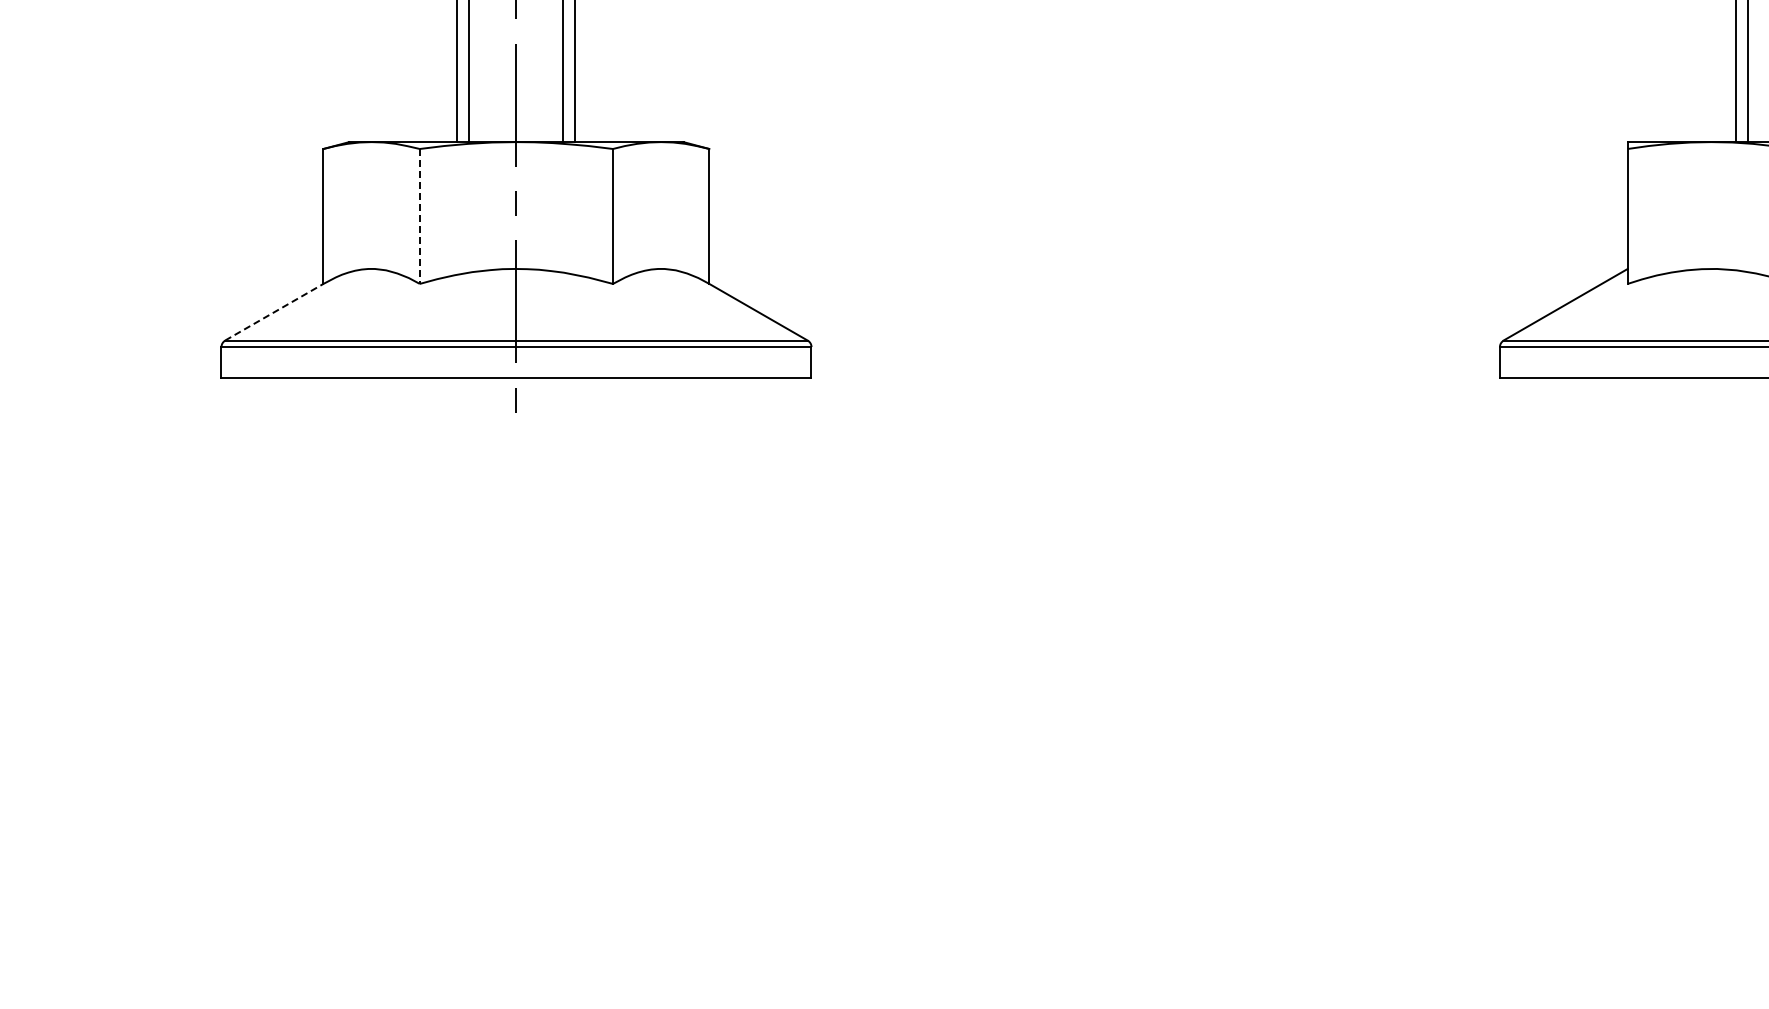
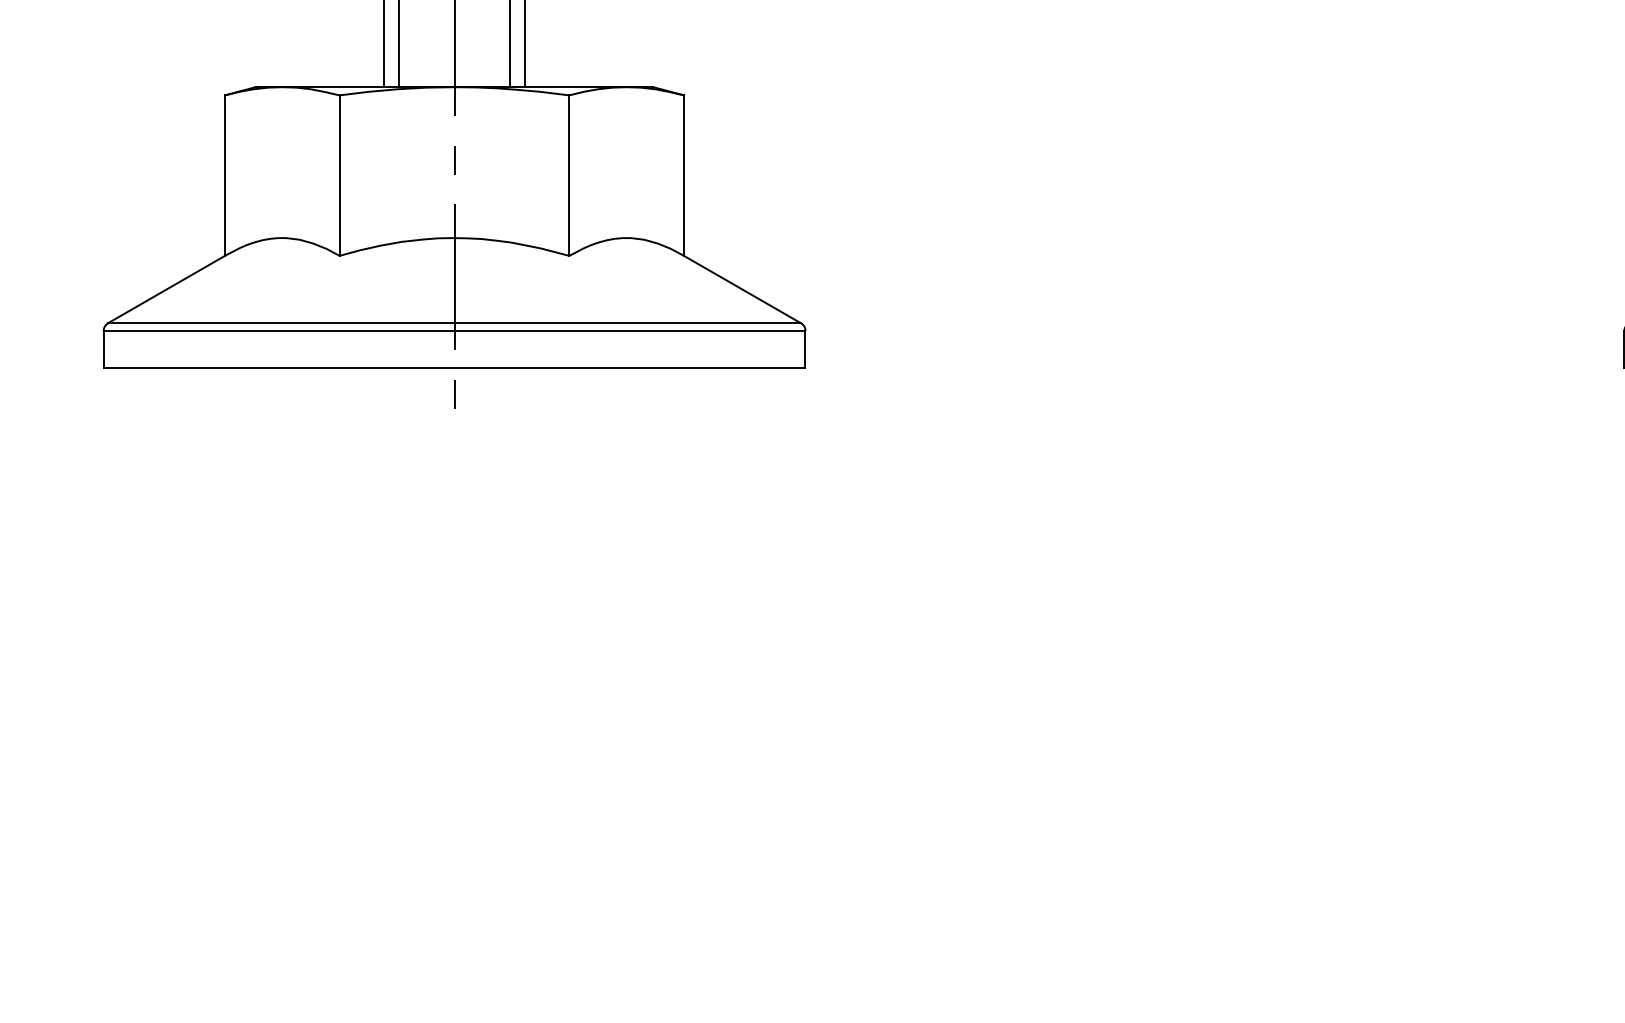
line: (419, 216) -> (339, 175), dashed -> solid
line: (274, 312) -> (166, 289), dashed -> solid

